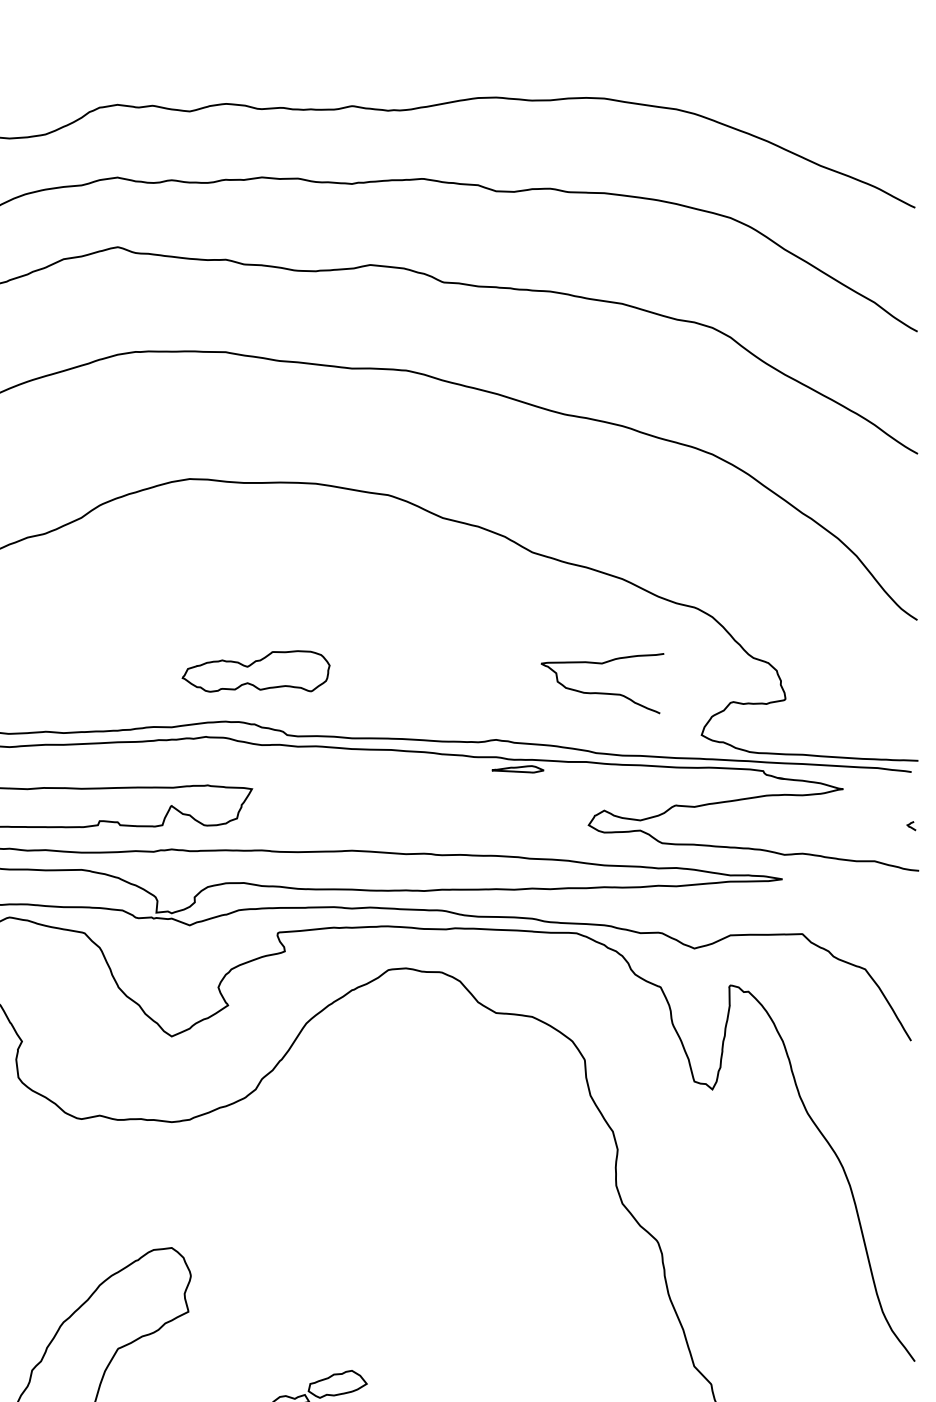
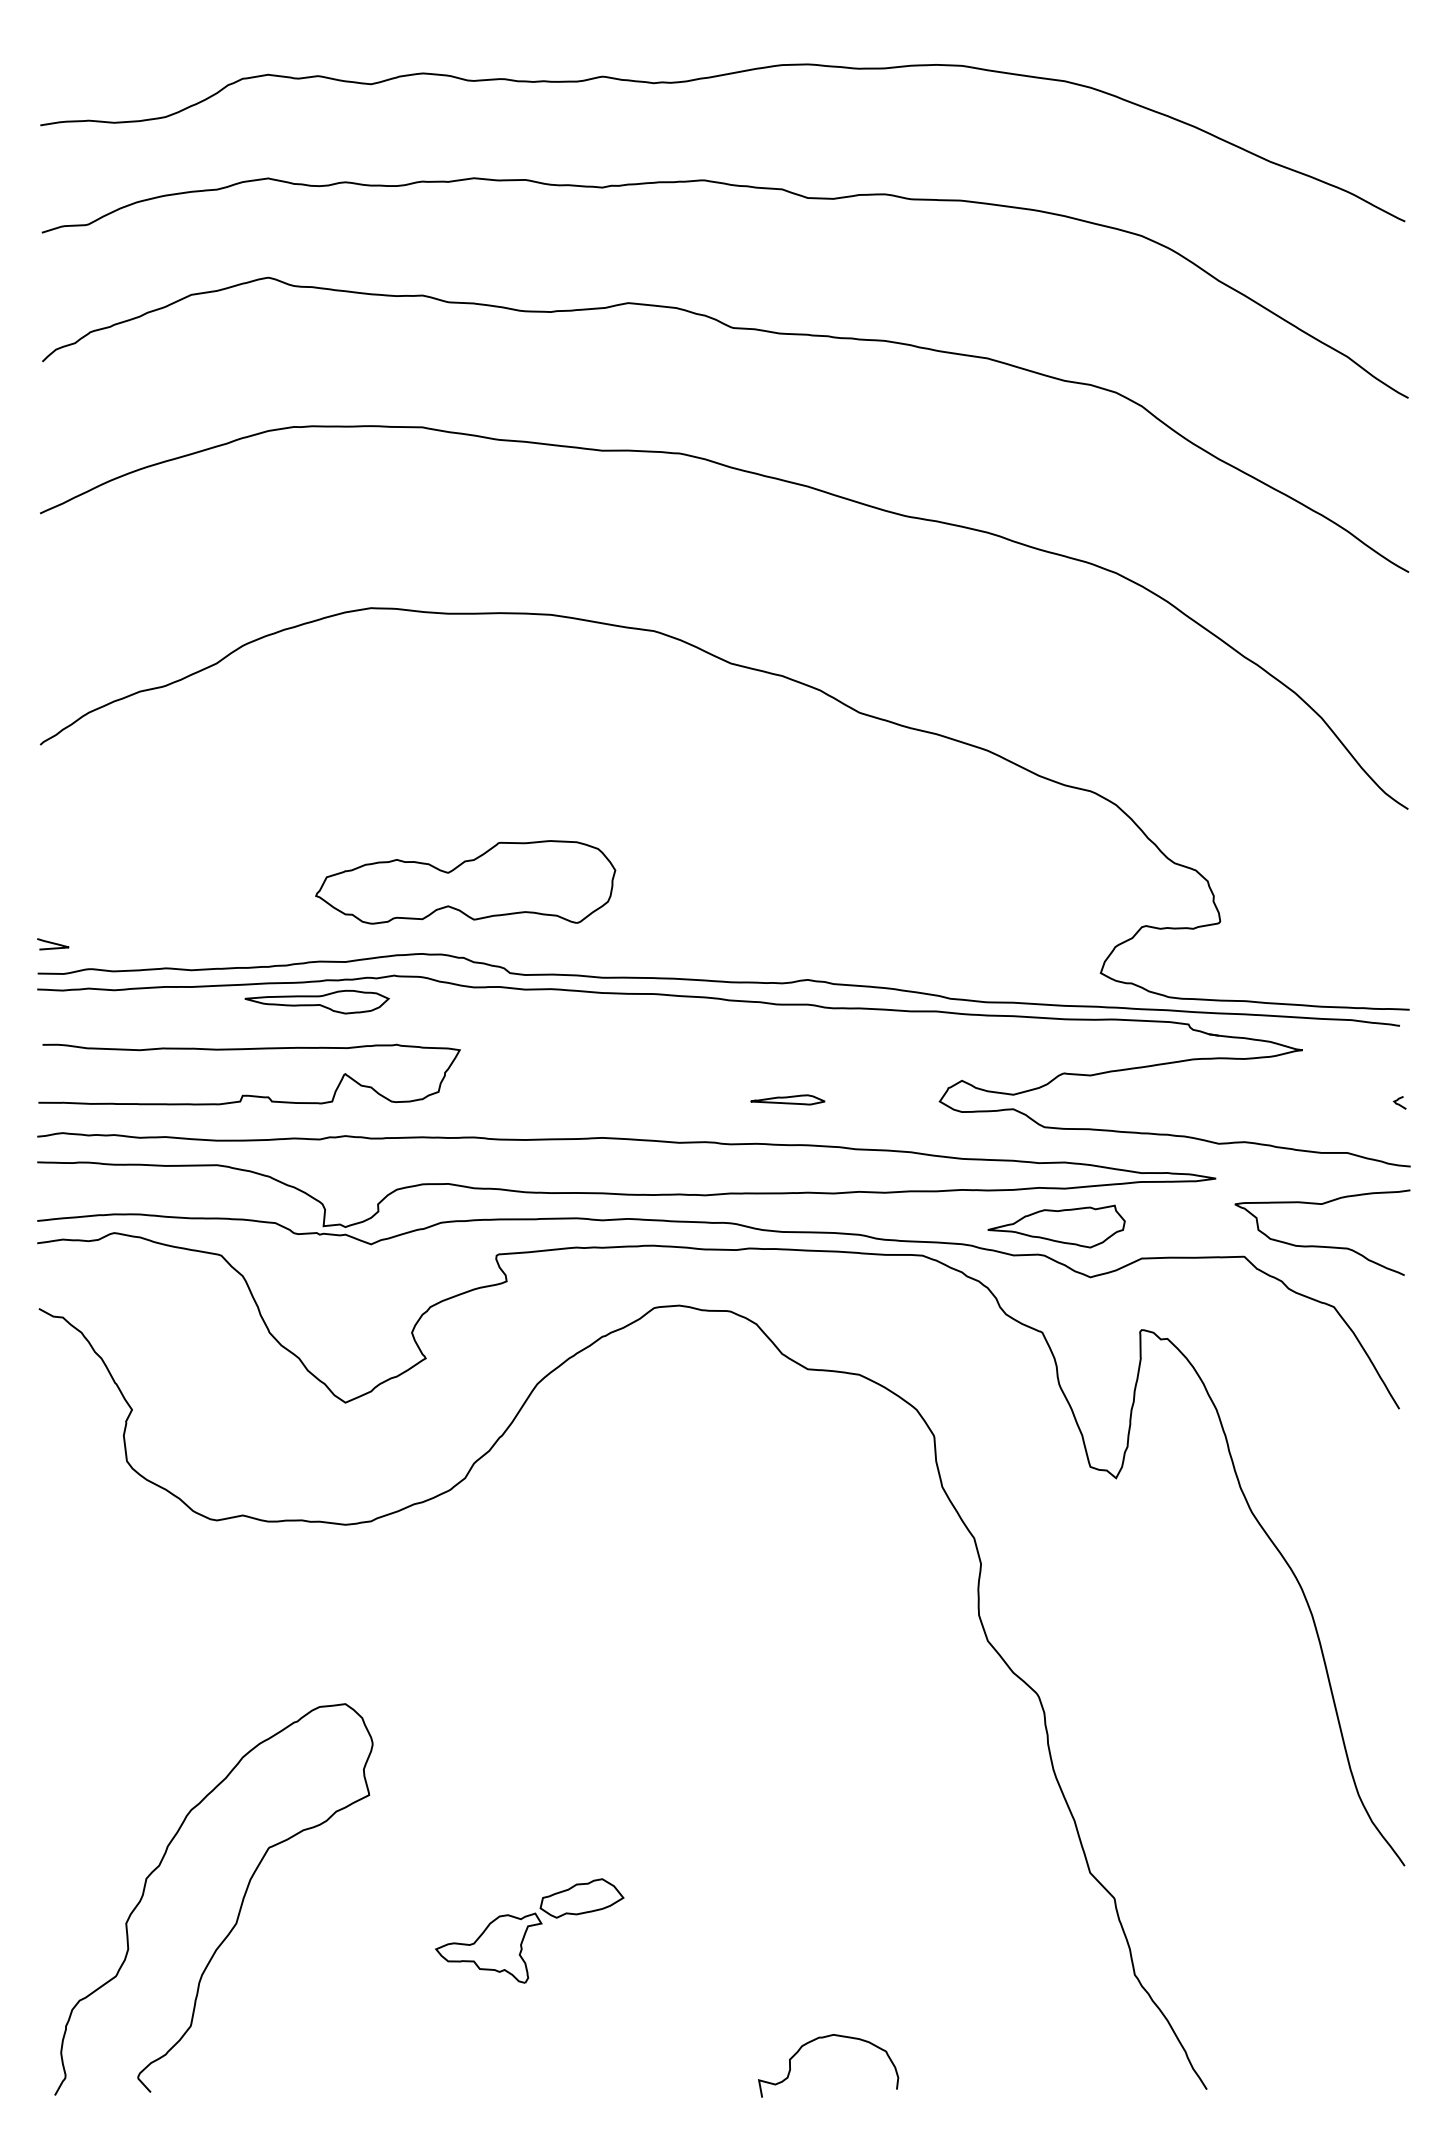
part: (255, 671) -> (465, 882), size x1.43
curve: (601, 692) -> (1321, 1245), moved
part: (151, 755) -> (316, 1001), added
part: (517, 769) -> (787, 1099), moved
part: (670, 912) -> (1056, 1226), added

